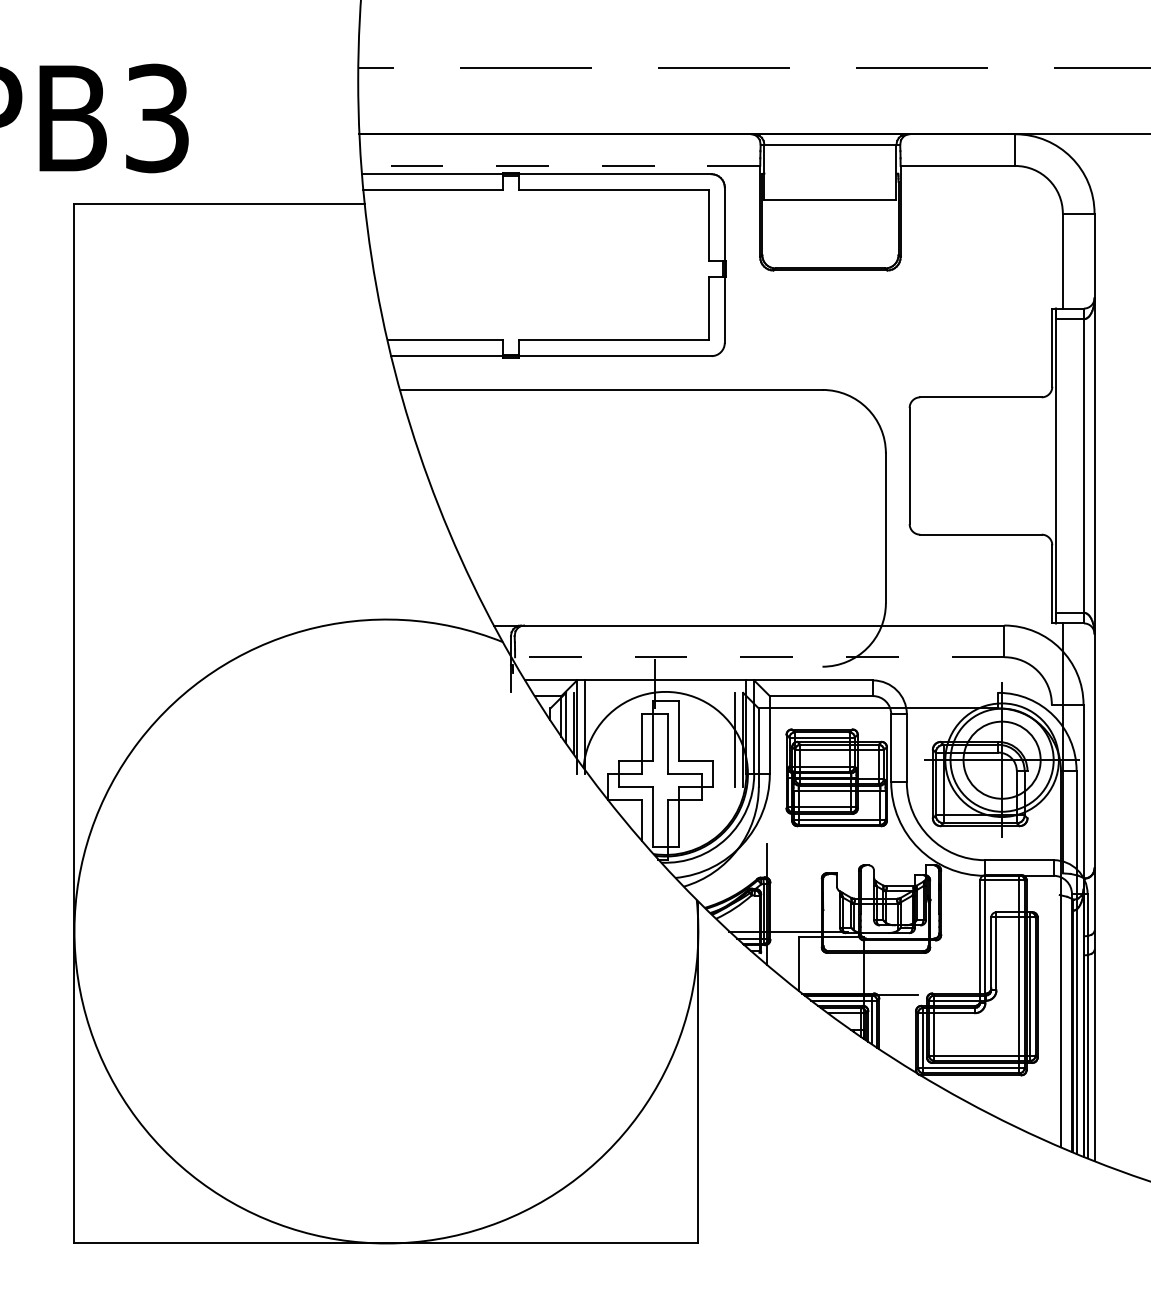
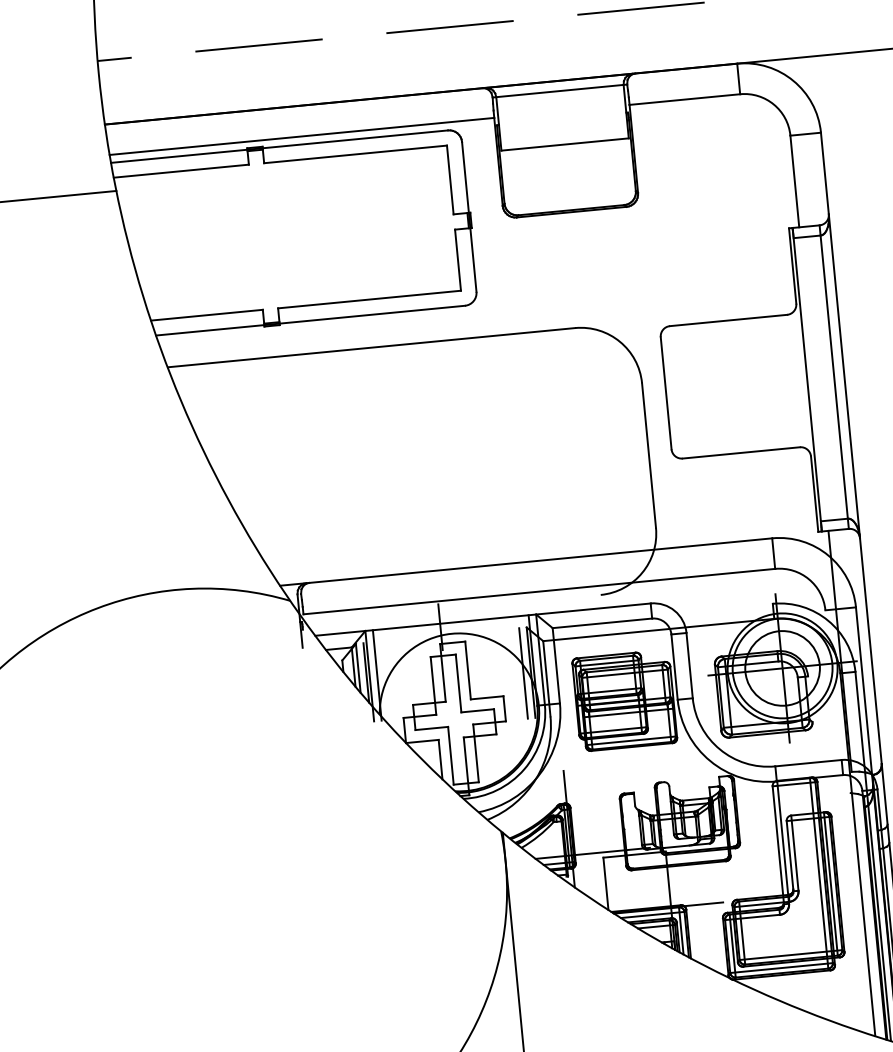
line: (560, 165) -> (301, 136), dashed -> solid
line: (759, 657) -> (539, 591), dashed -> solid

